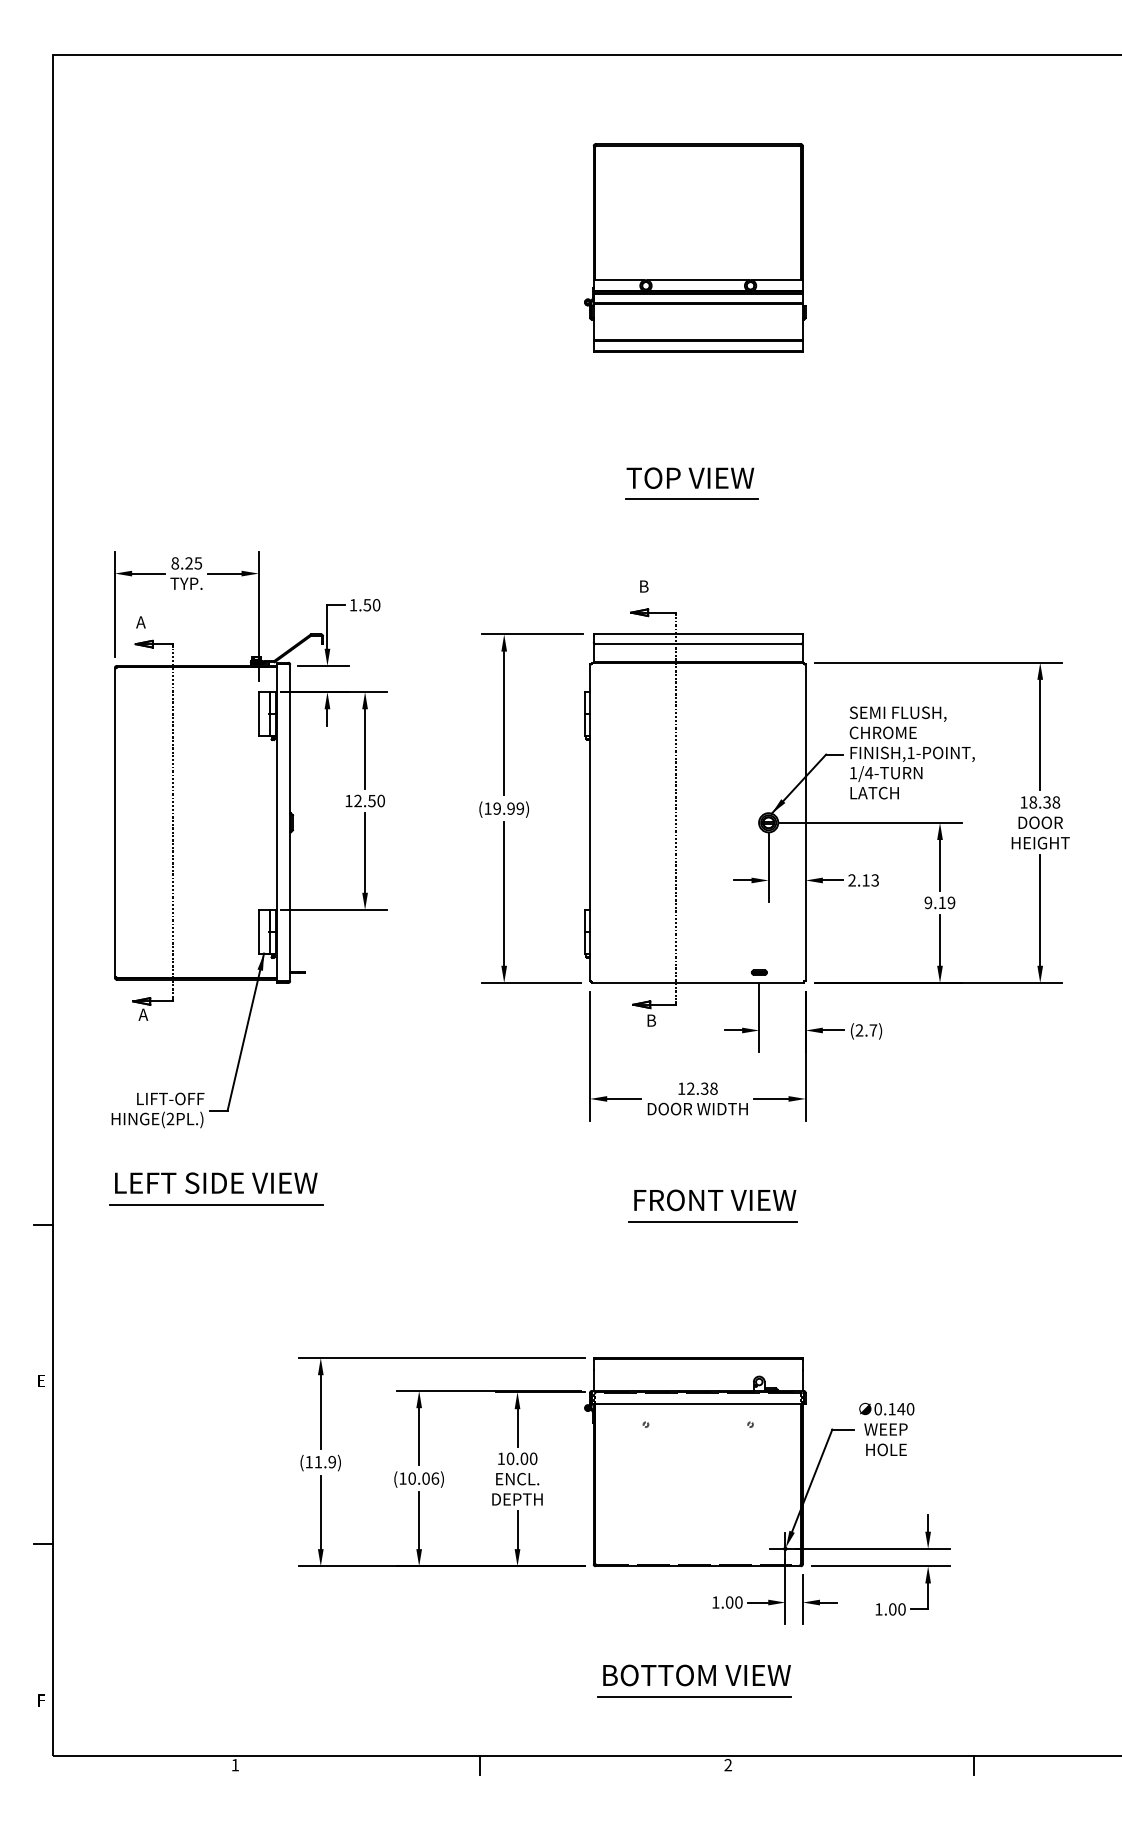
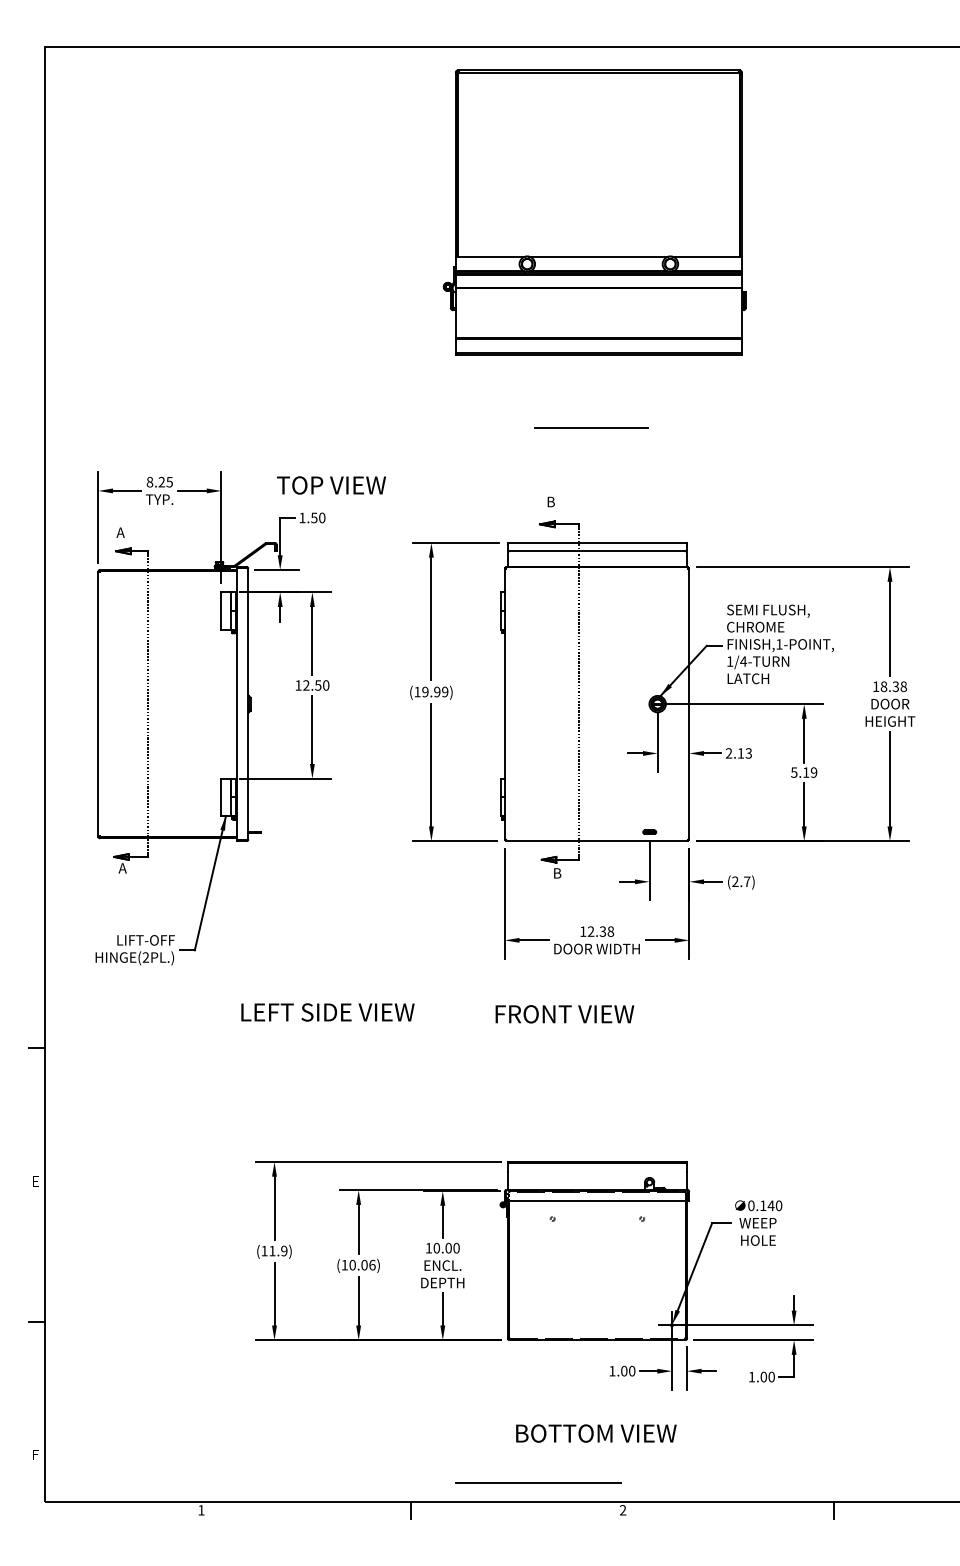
part: (695, 247) -> (595, 211), size x1.6
text: (690, 477) -> (331, 484), moved
text: (928, 902) -> (794, 772), 9.19 -> 5.19
text: (216, 1182) -> (328, 1011), moved
text: (715, 1200) -> (565, 1014), moved
line: (216, 1204) -> (185, 1030), removed
line: (713, 1221) -> (610, 1045), removed
line: (694, 1696) -> (538, 1483), moved

